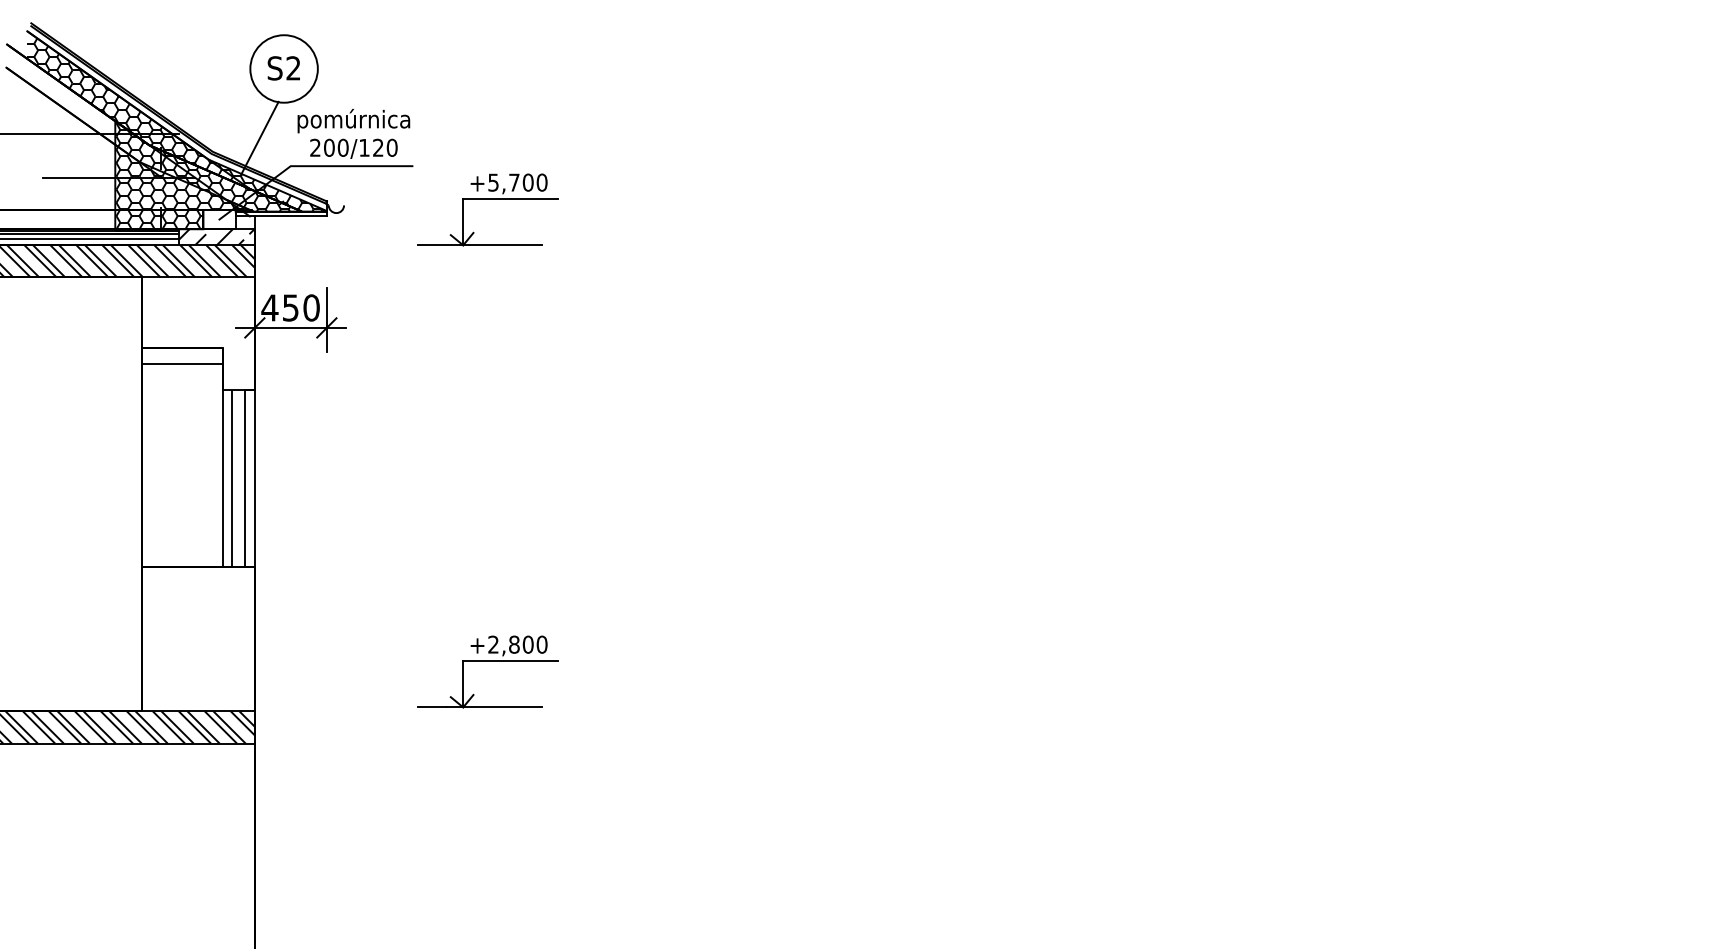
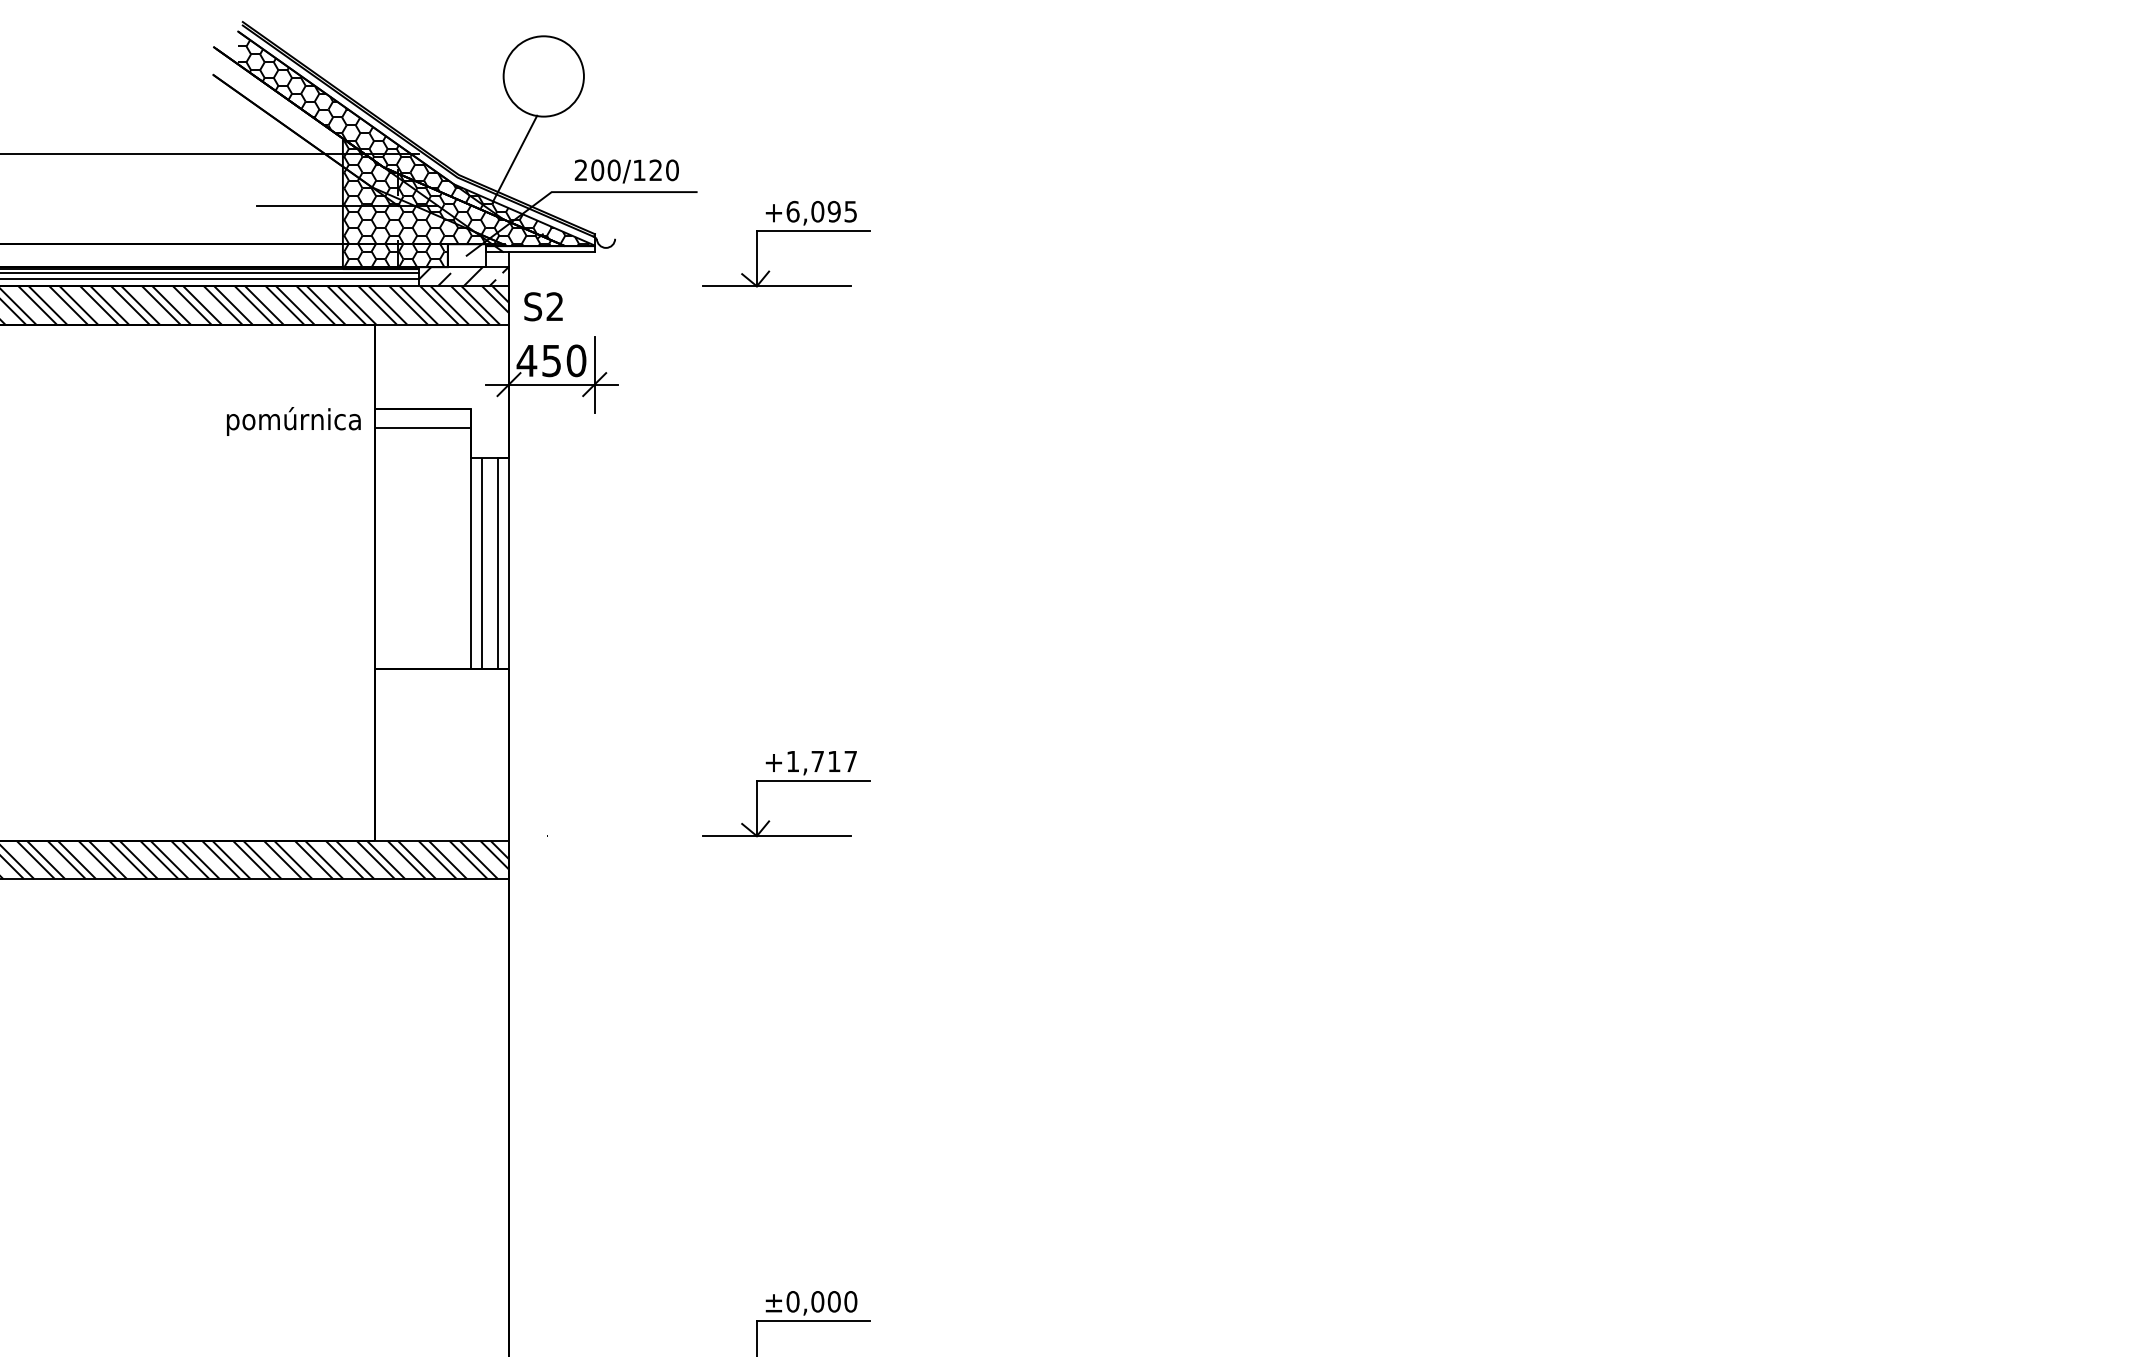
text: (283, 68) -> (543, 306), moved
text: (353, 121) -> (293, 421), moved
text: (517, 182) -> (821, 211), +5,700 -> +6,095
text: (517, 644) -> (821, 761), +2,800 -> +1,717

